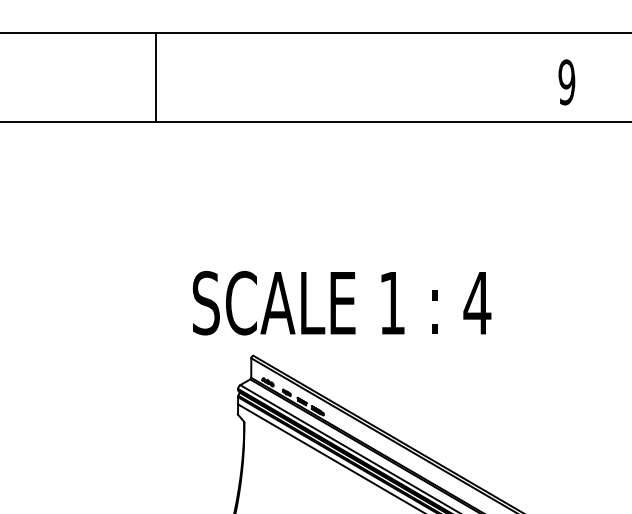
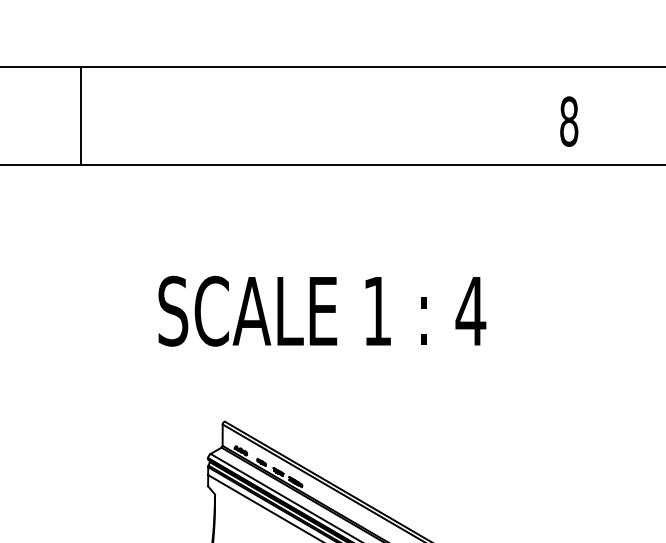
line: (156, 77) -> (81, 116), moved
text: (566, 82) -> (568, 121), 9 -> 8
text: (341, 303) -> (321, 311), moved

